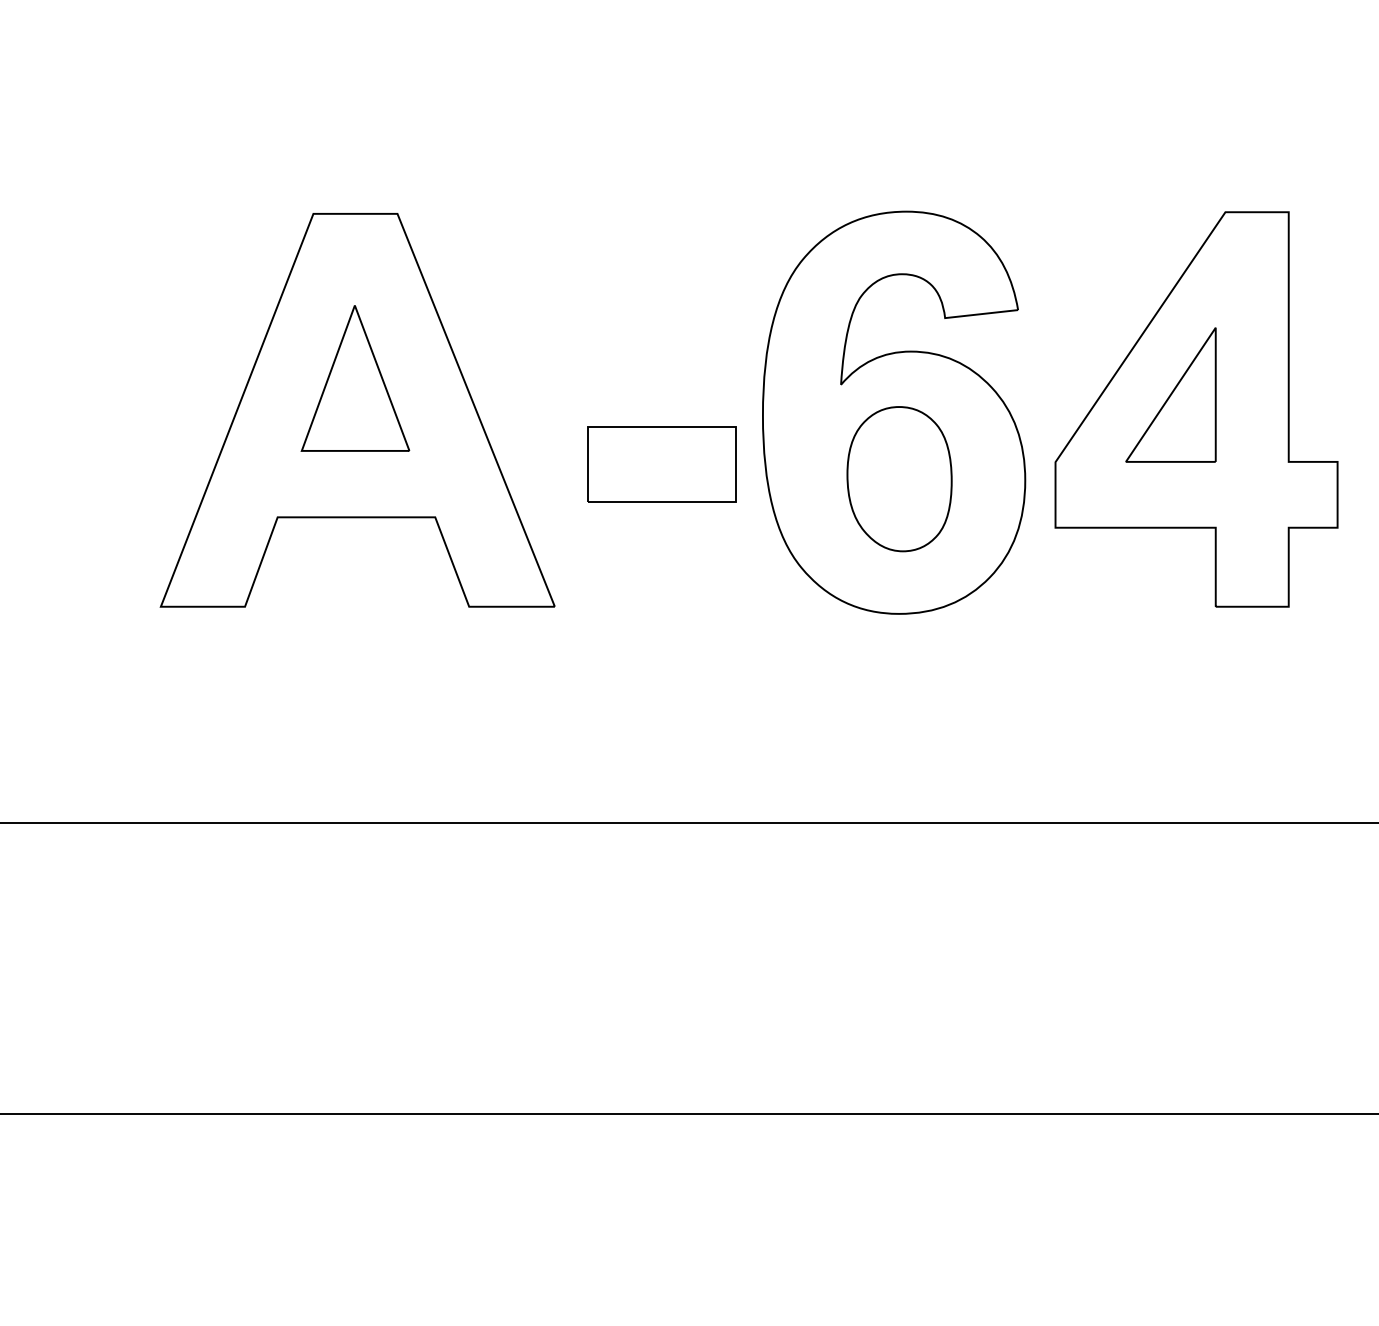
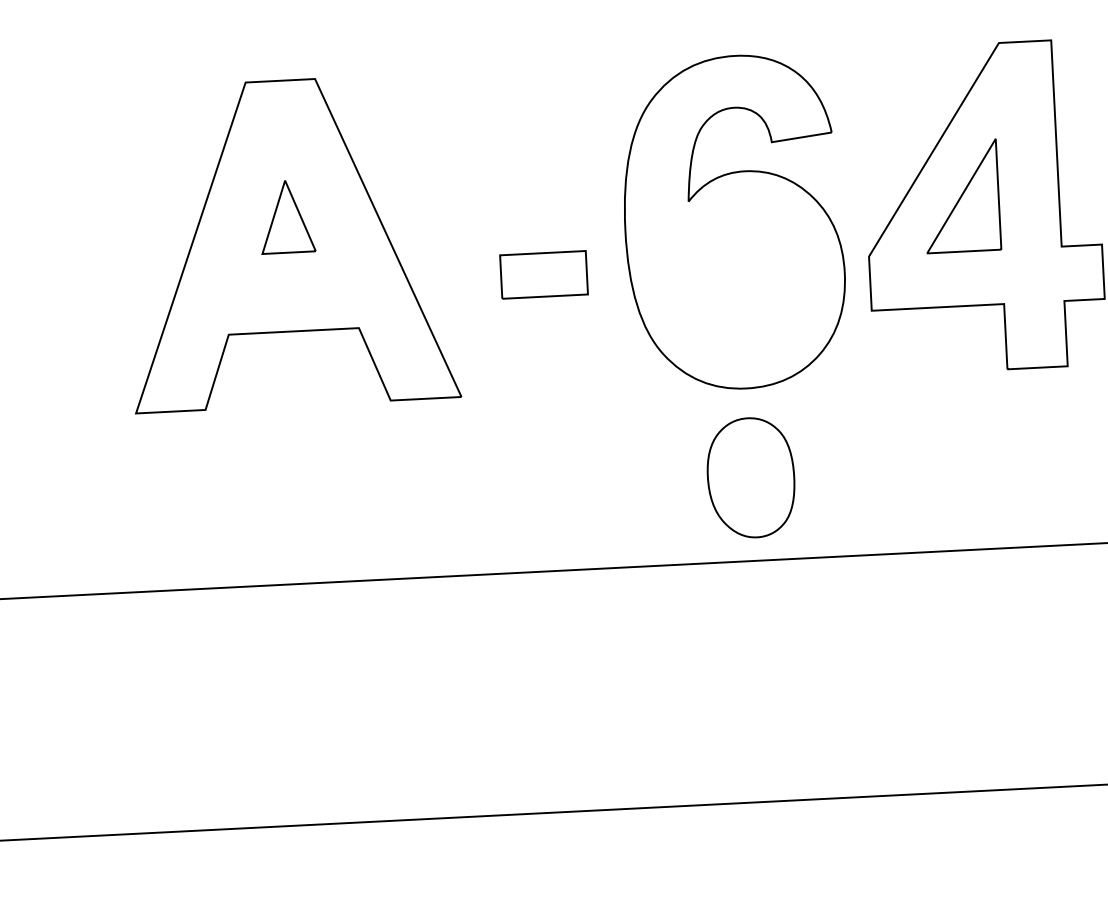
part: (355, 378) -> (287, 216), size x0.6
part: (661, 464) -> (543, 275), size x0.7
part: (899, 479) -> (751, 478), moved

